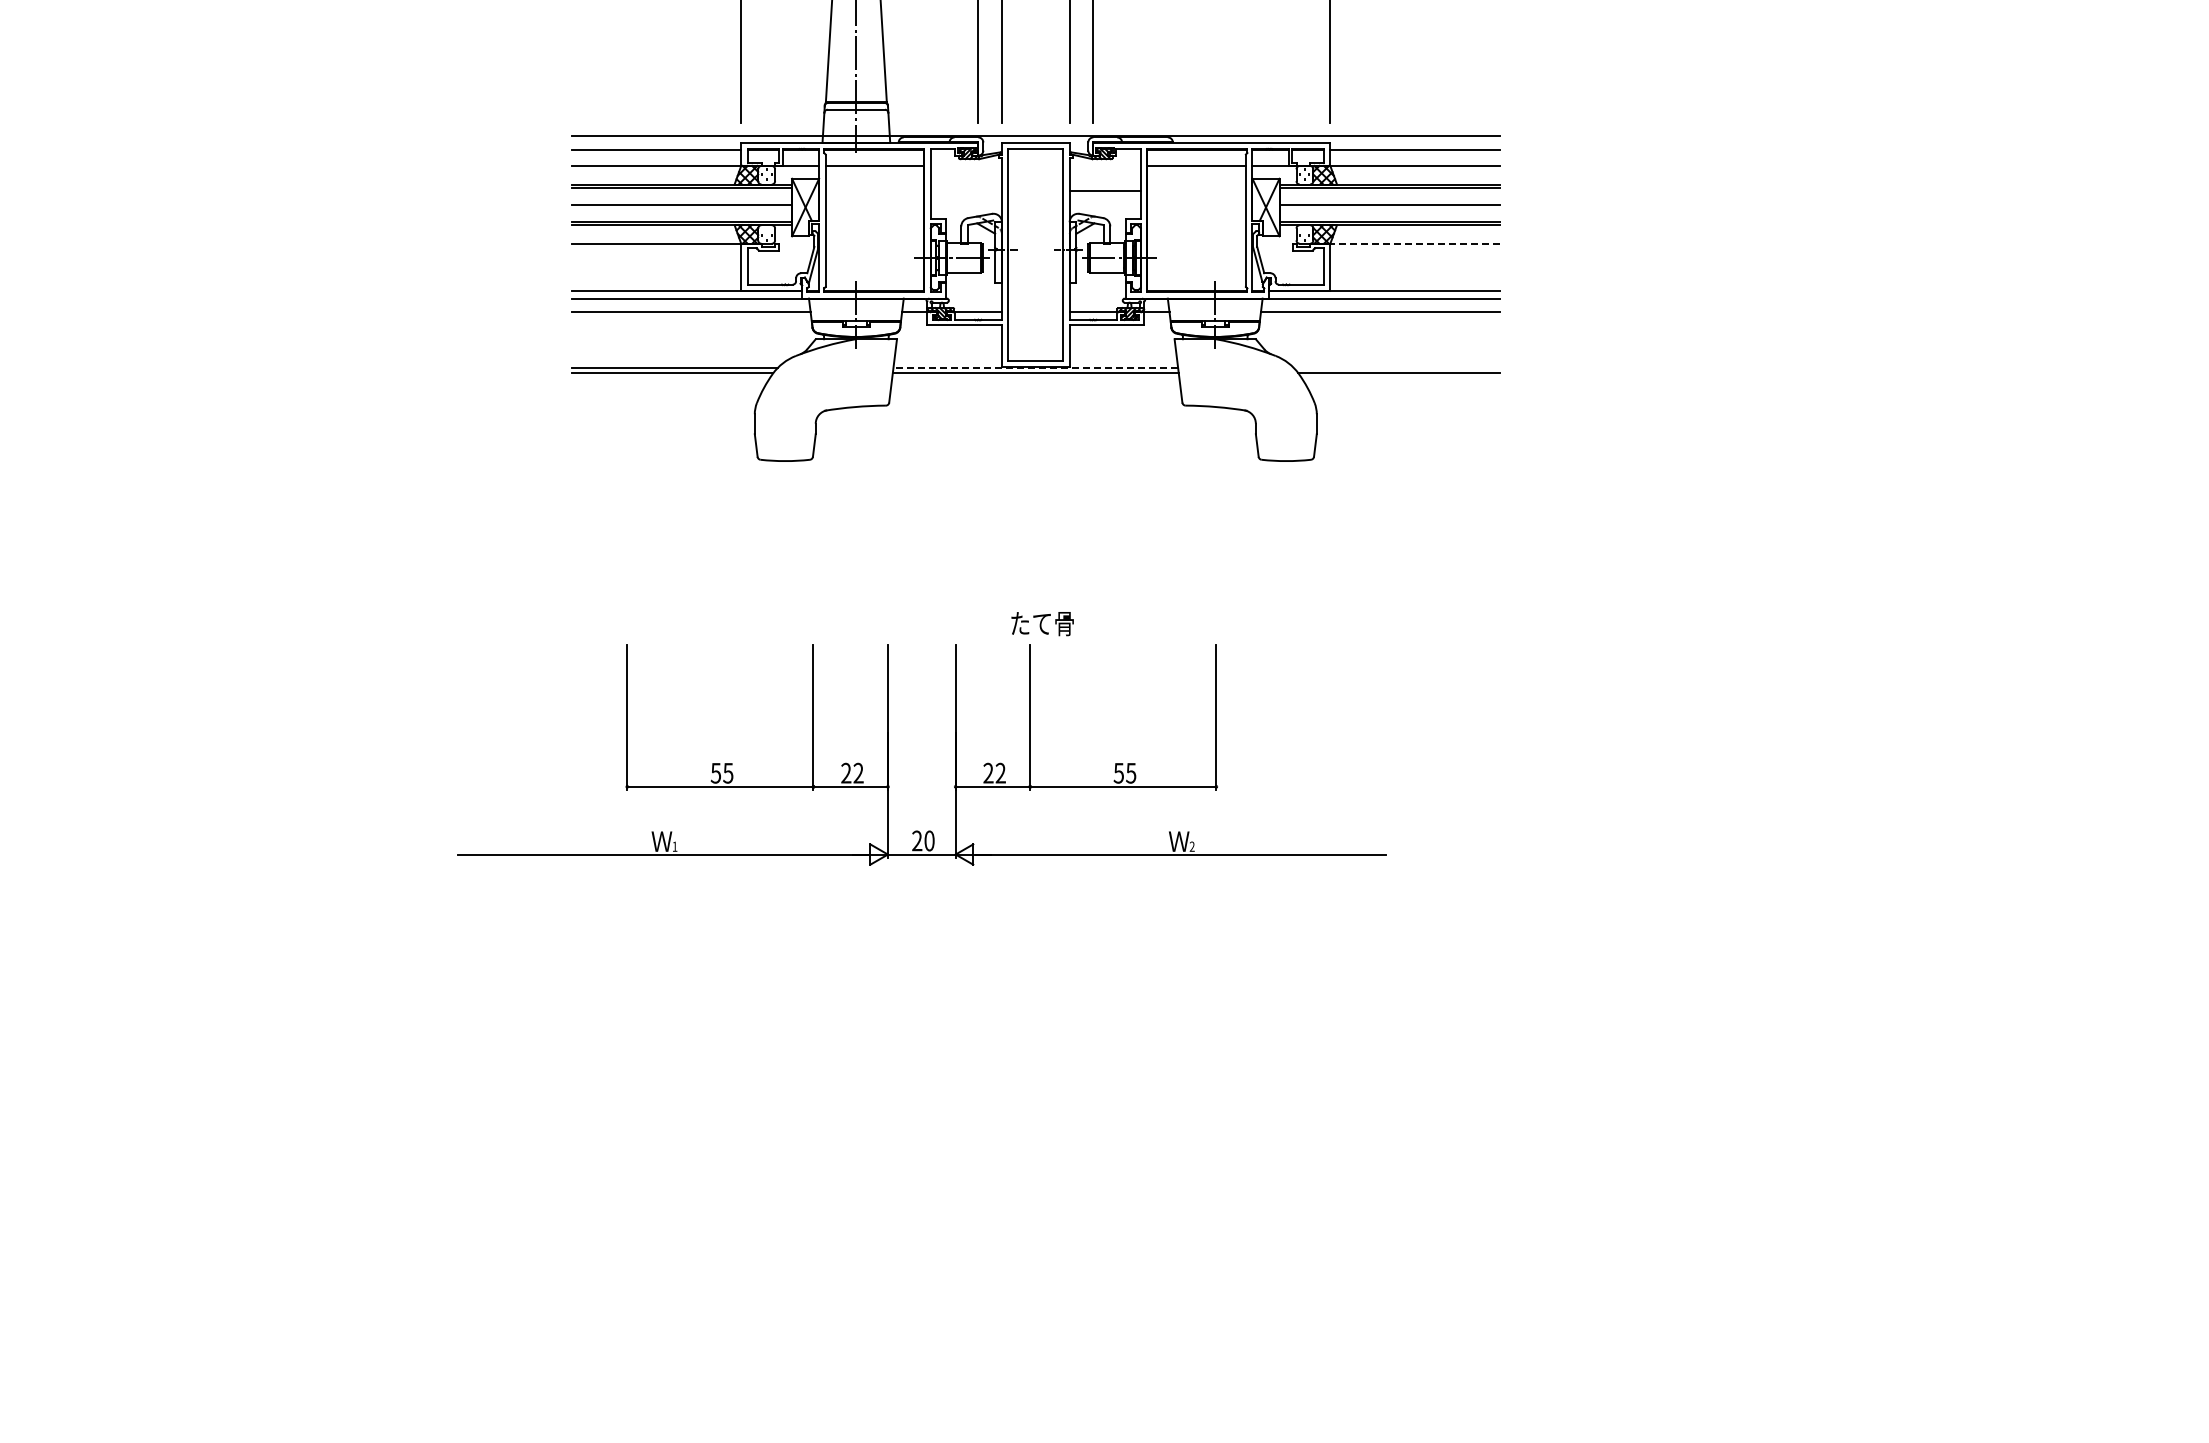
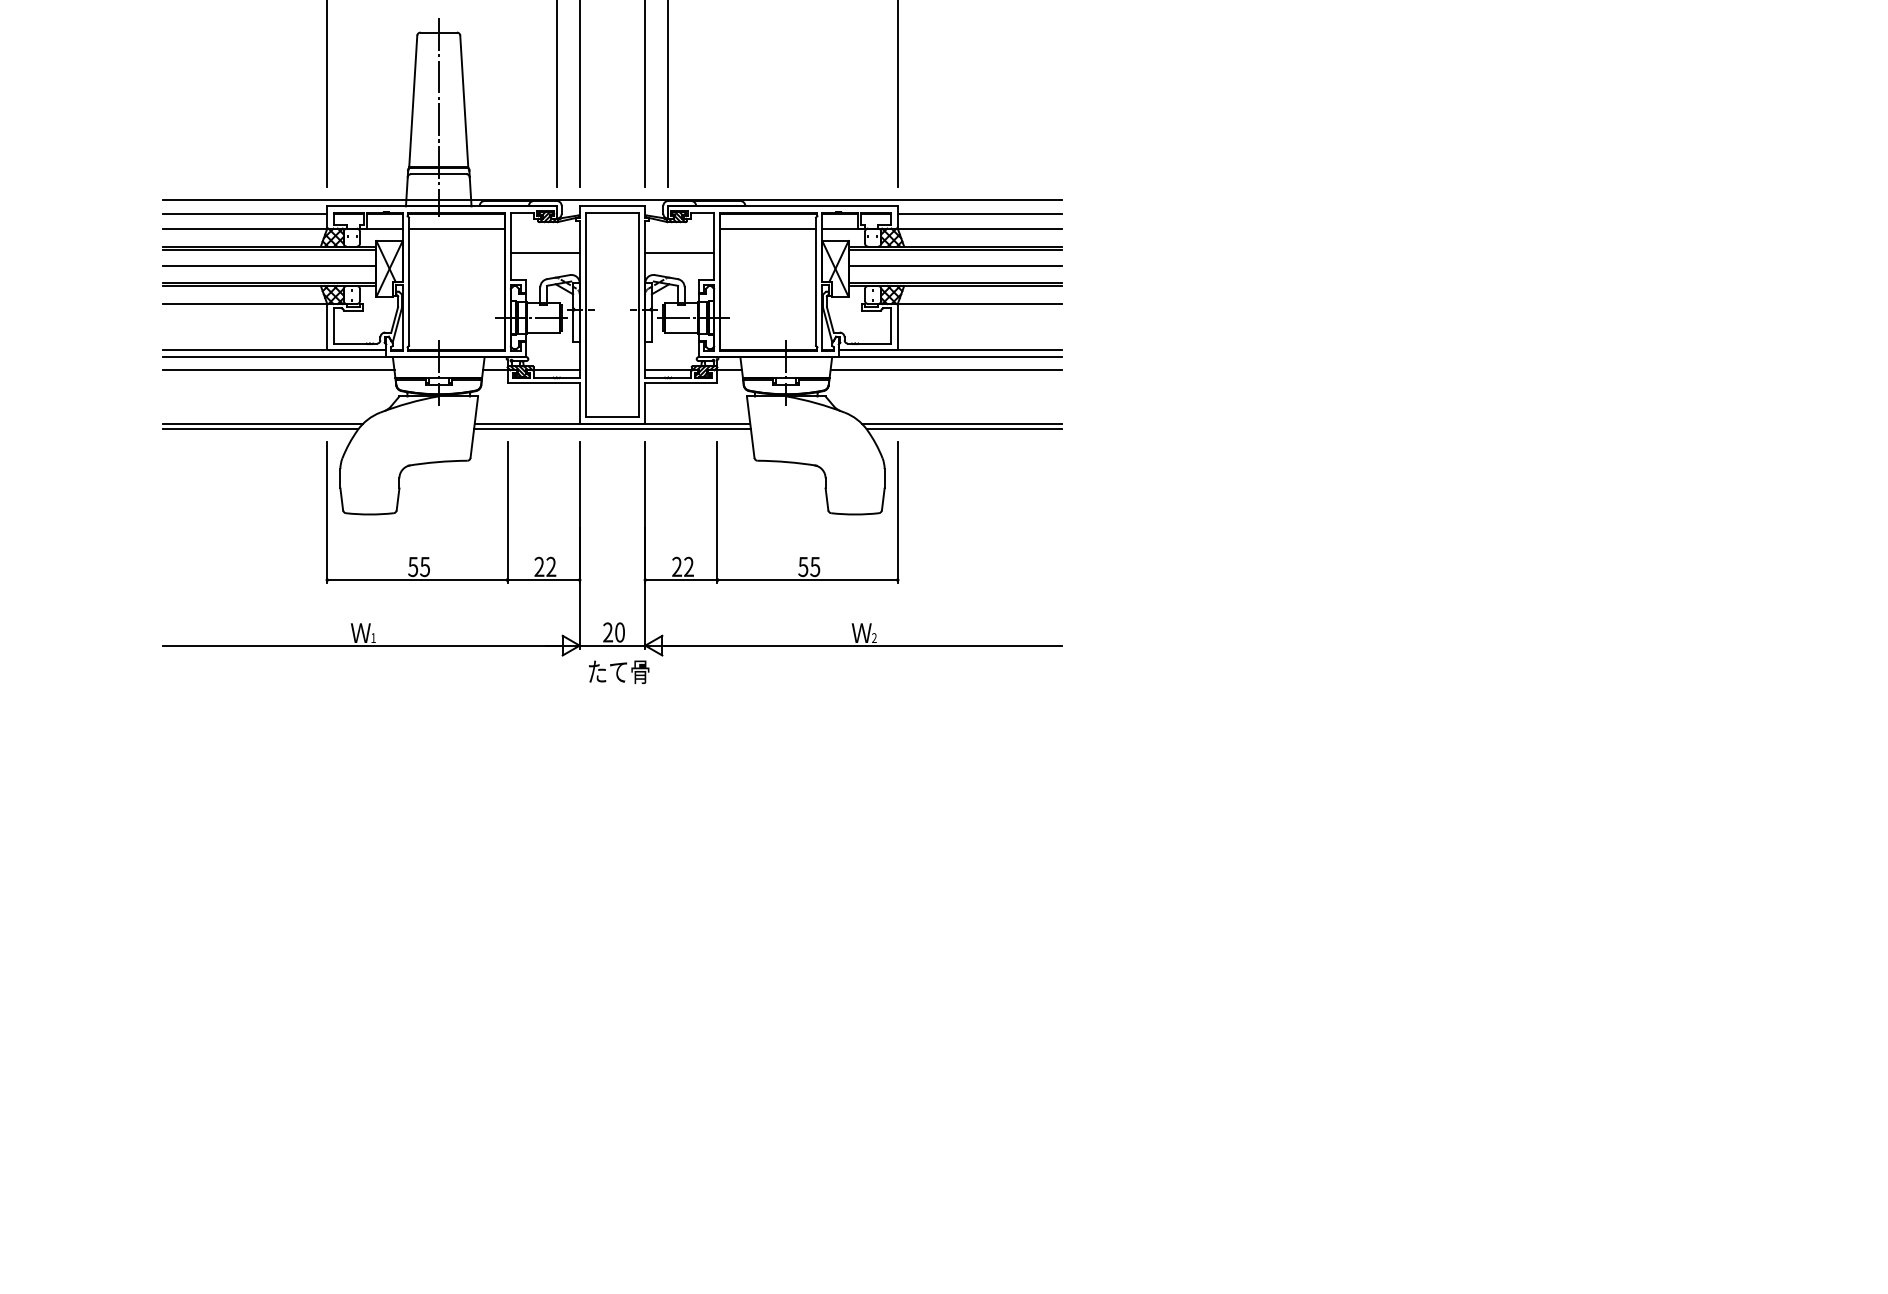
line: (965, 190) -> (544, 252), added
line: (1414, 243) -> (979, 303), dashed -> solid
line: (1035, 367) -> (612, 423), dashed -> solid
line: (1396, 367) -> (961, 423), added
part: (888, 754) -> (580, 548), moved

